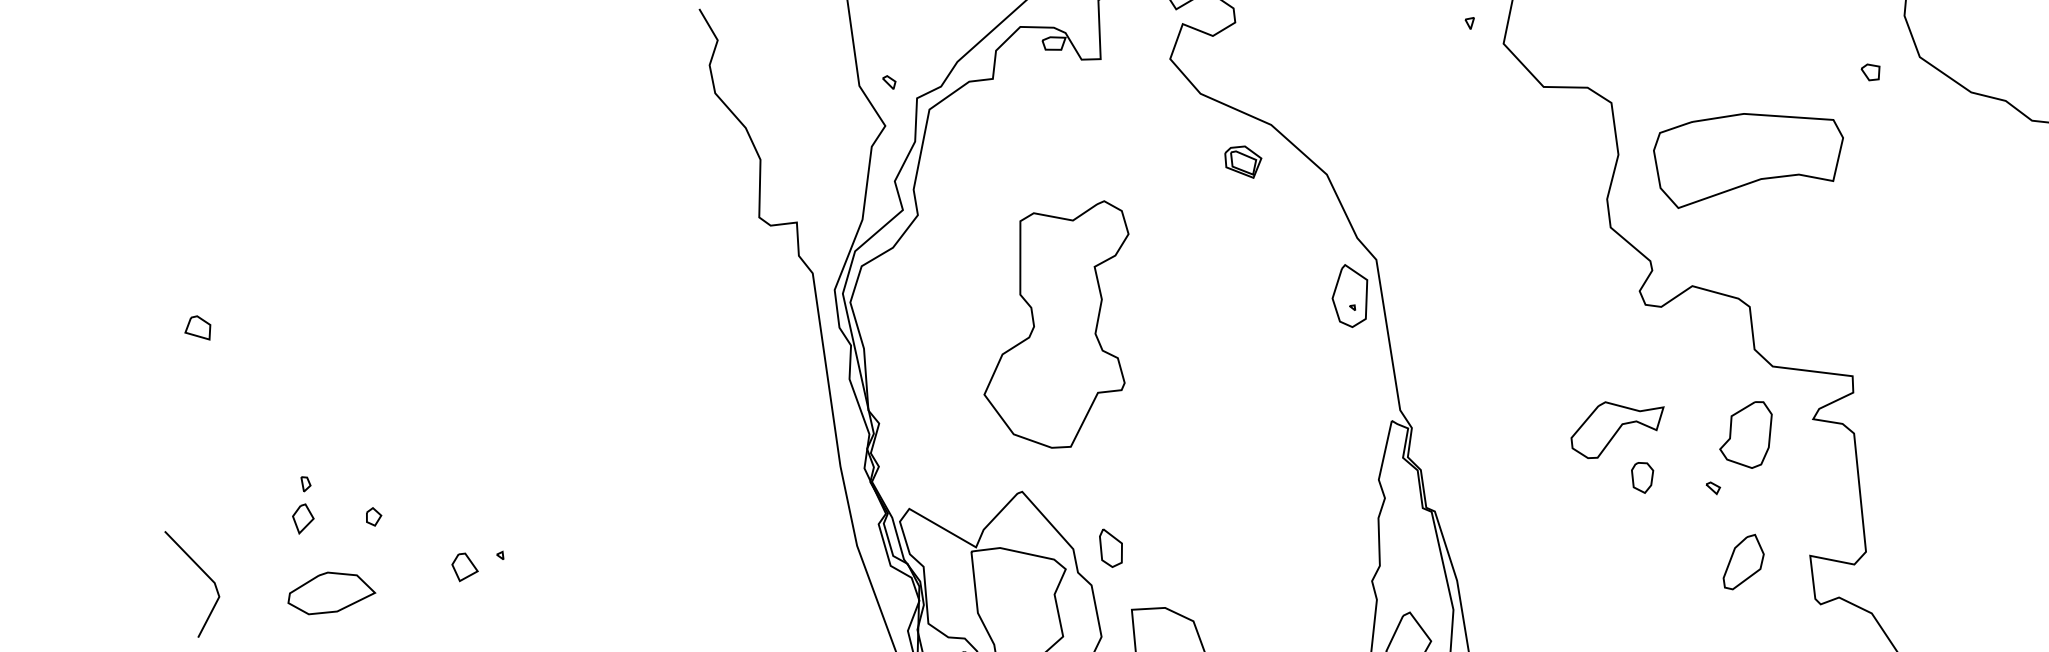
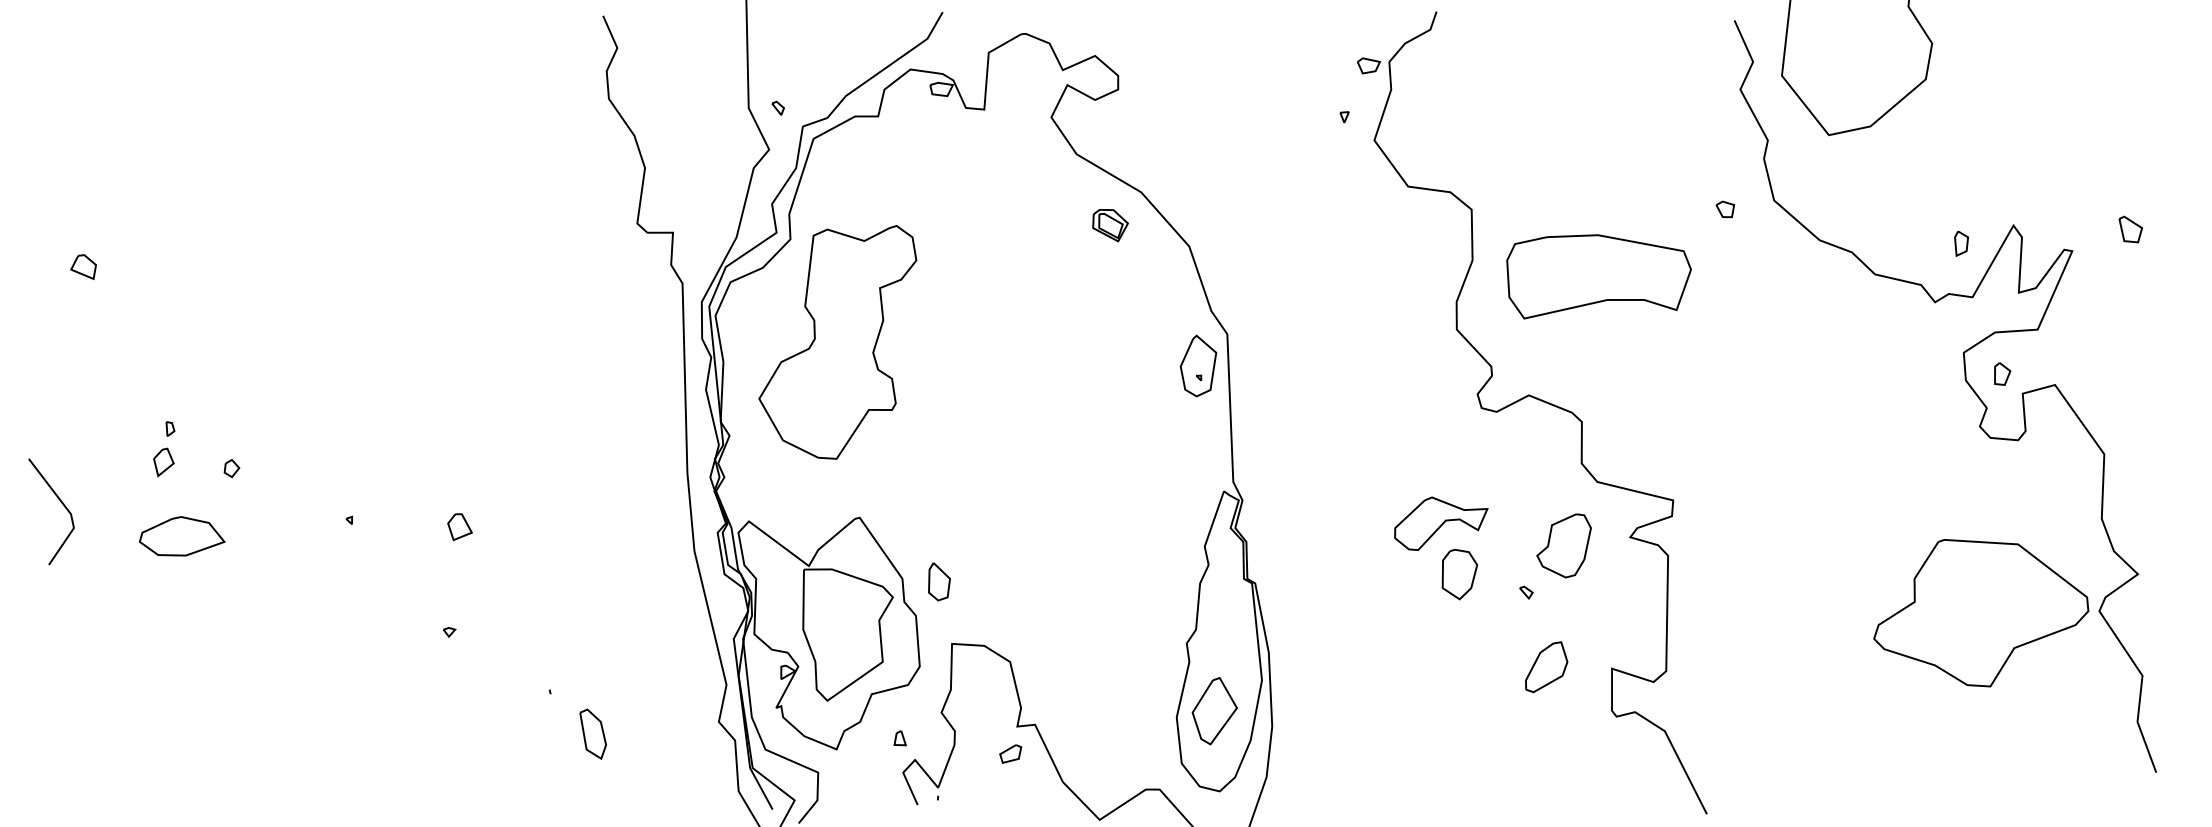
part: (1057, 327) -> (837, 342), moved
part: (1642, 477) -> (1459, 574), size x1.67
part: (464, 567) -> (459, 527), moved

